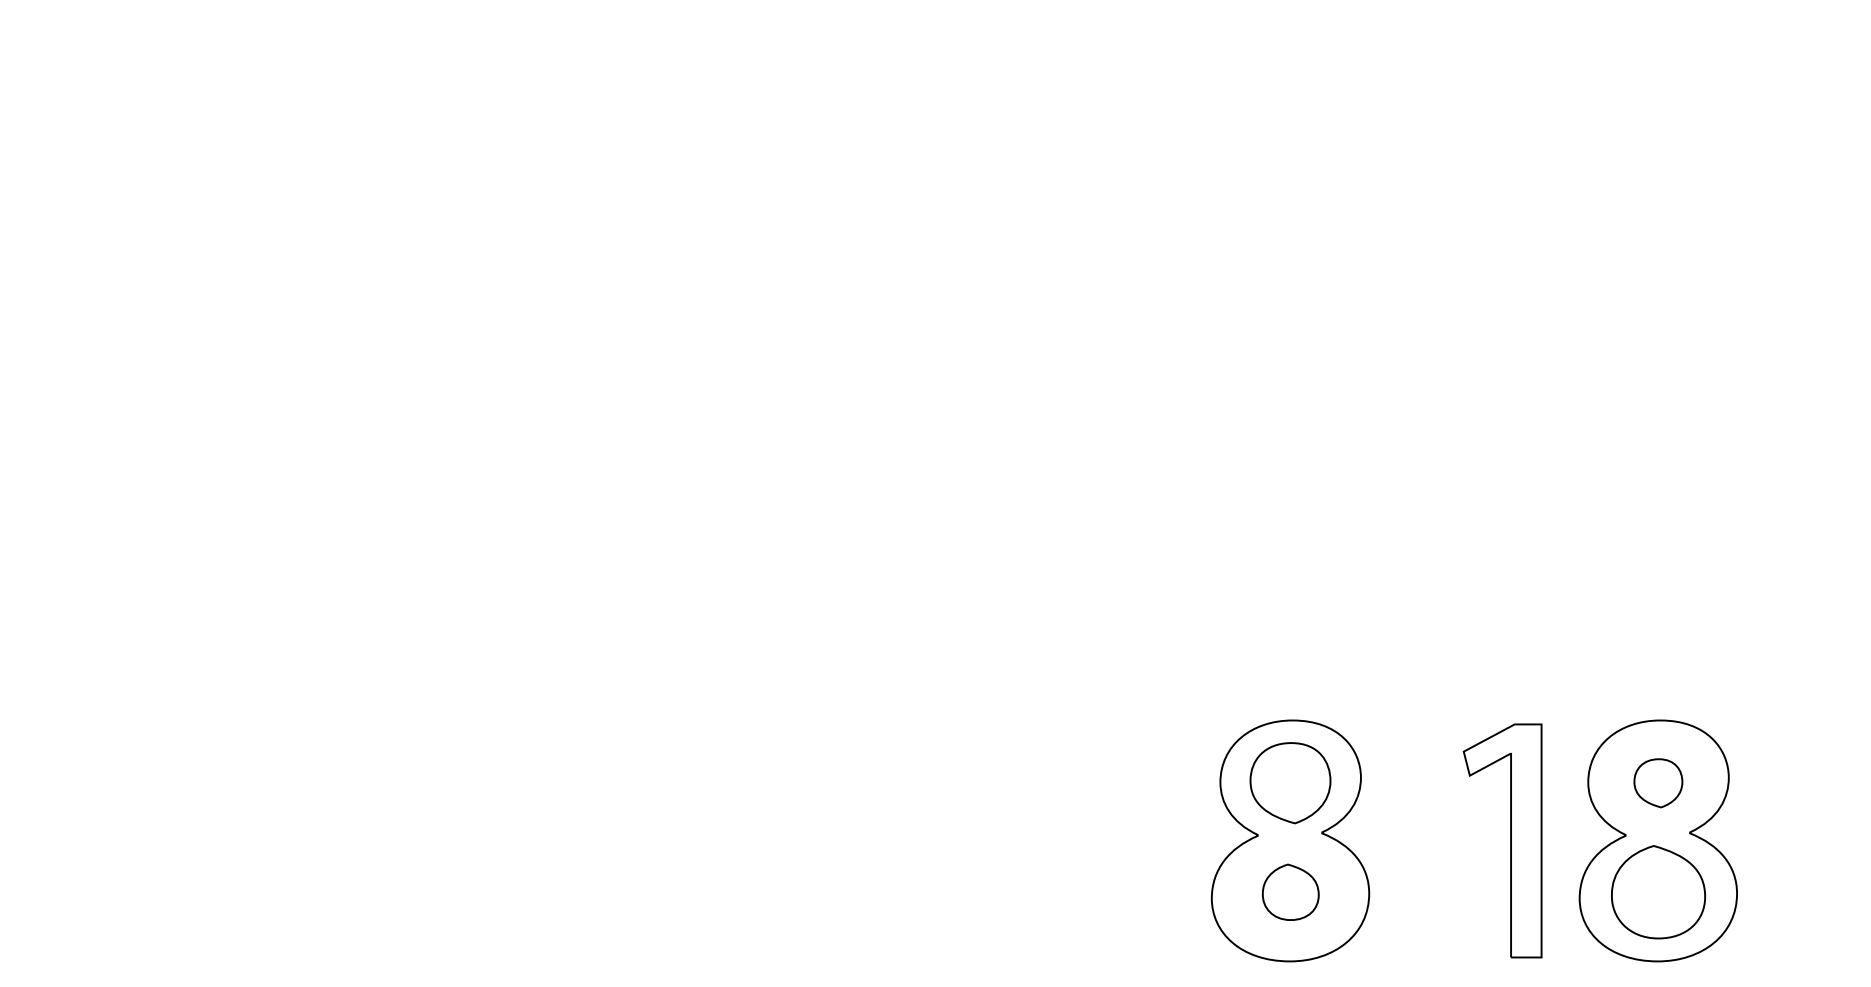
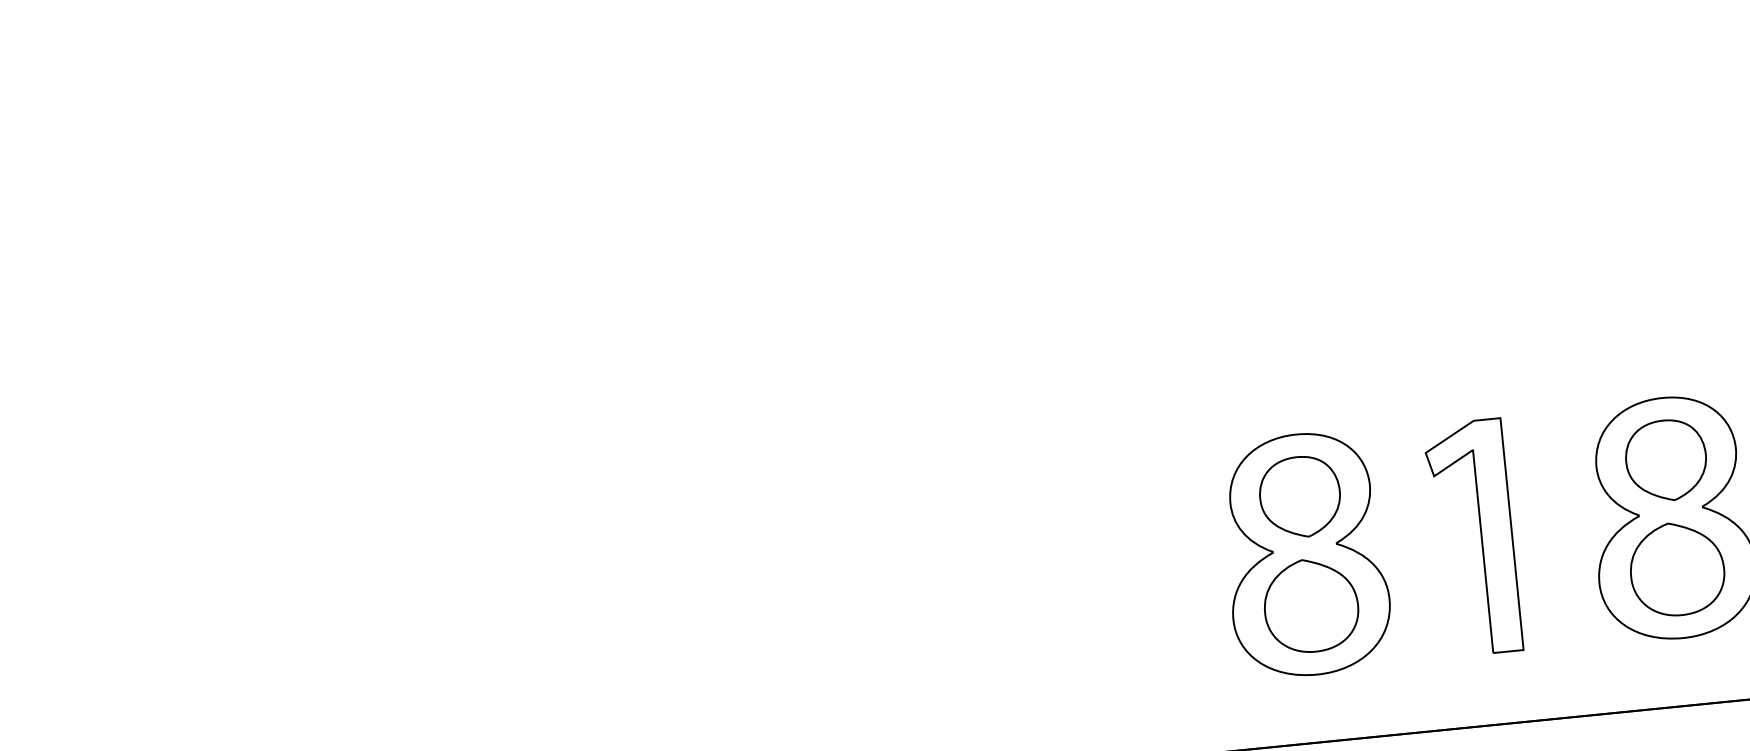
part: (1658, 783) -> (1666, 460), size x1.67
part: (1510, 840) -> (1481, 536), moved
part: (1290, 892) -> (1311, 605), size x1.67

